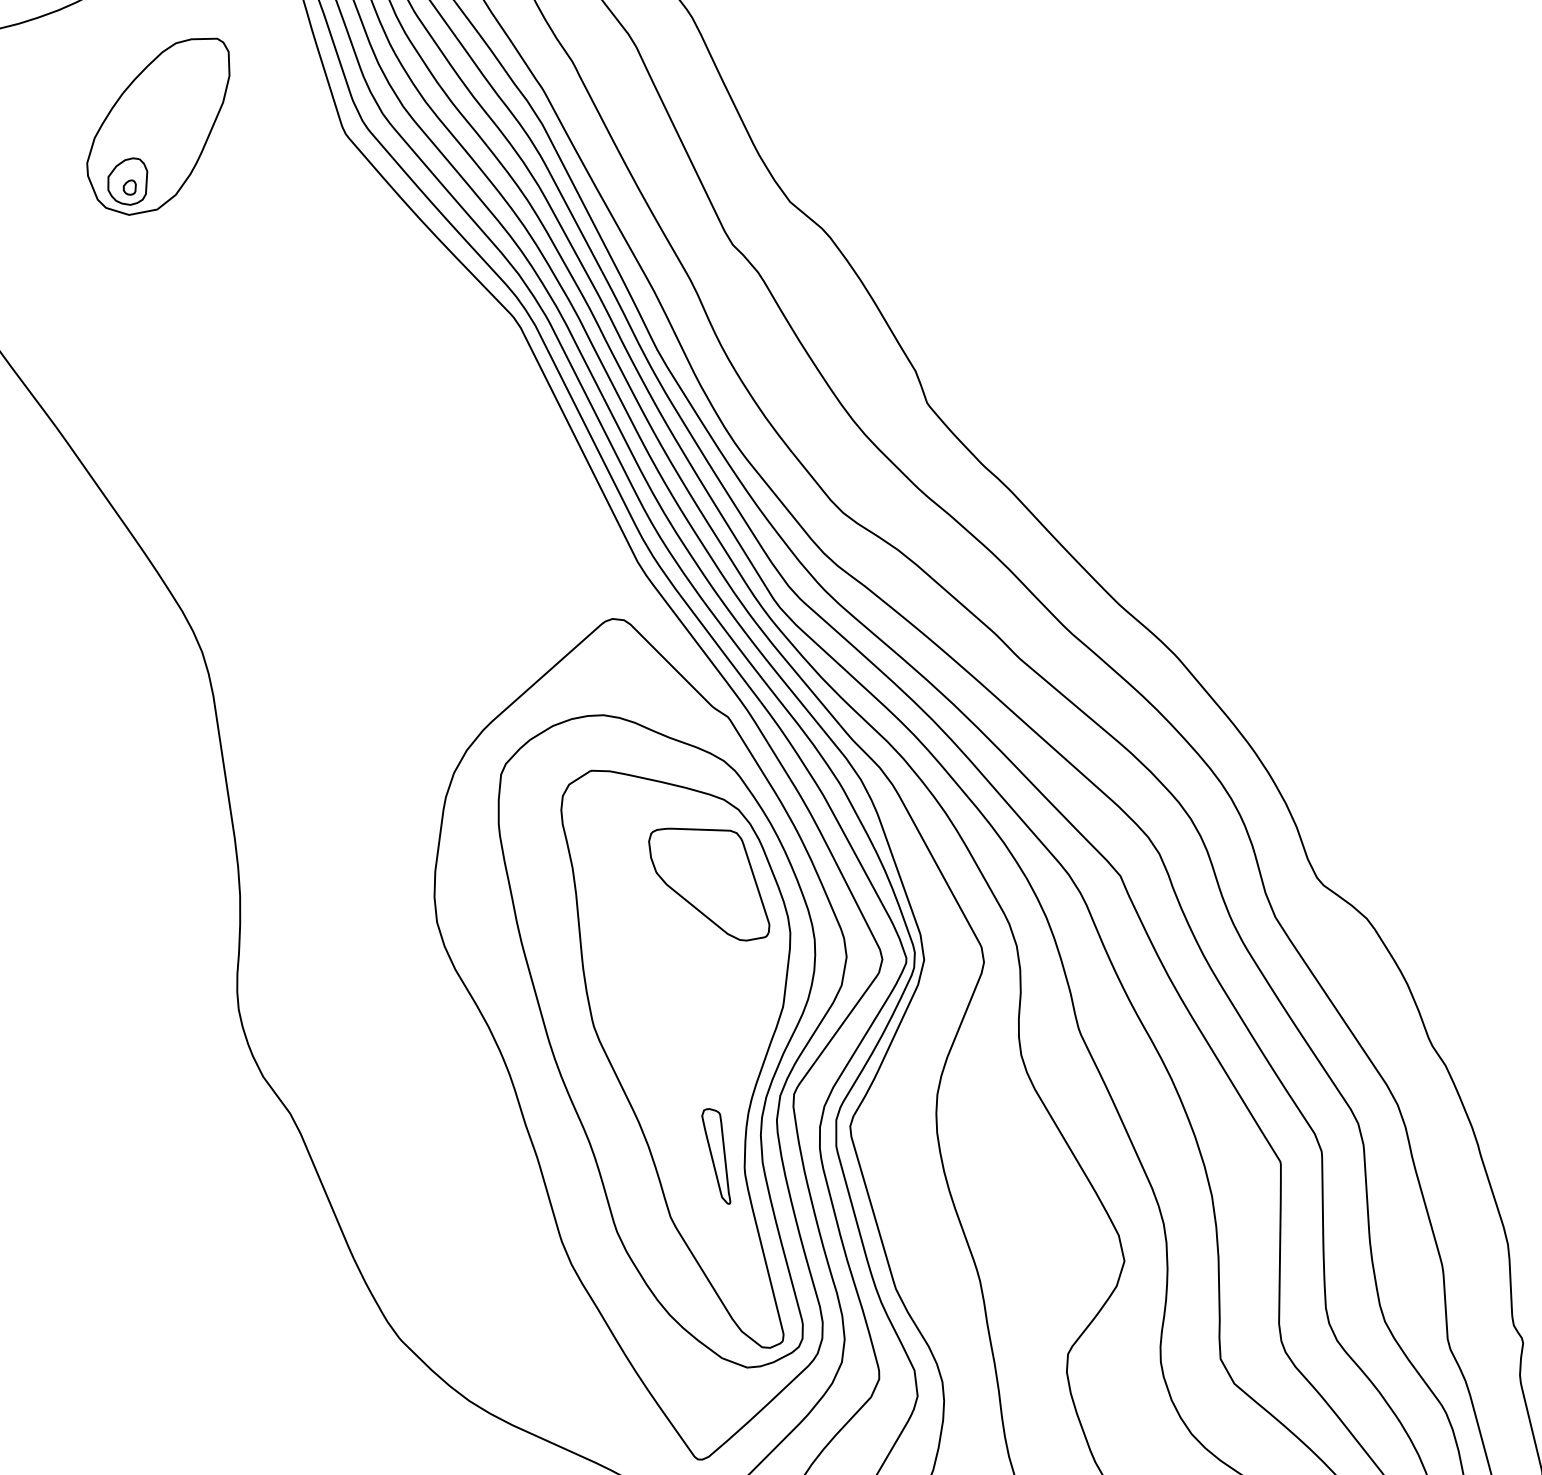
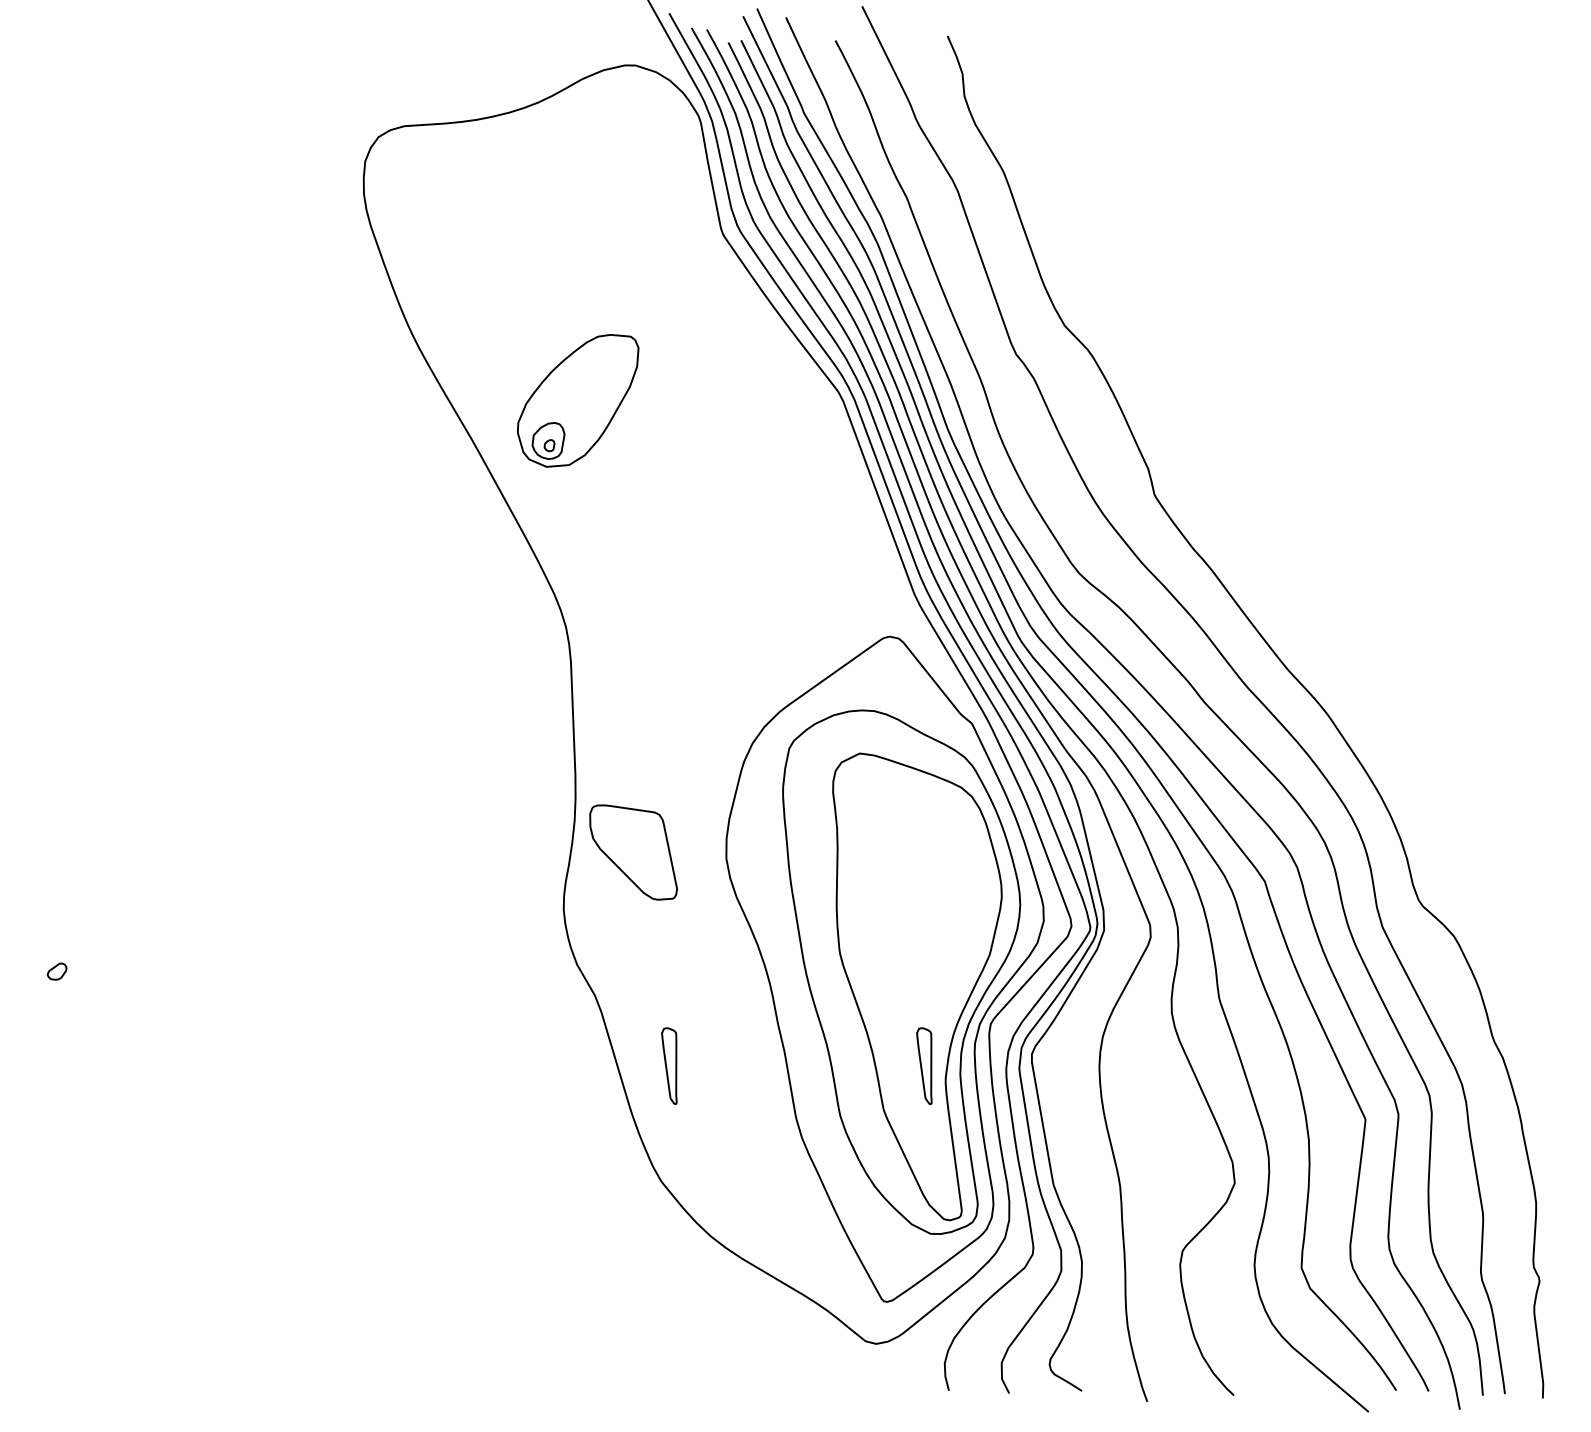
part: (160, 126) -> (578, 400), moved
part: (709, 884) -> (633, 852), moved
part: (394, 1192) -> (669, 1066), added

